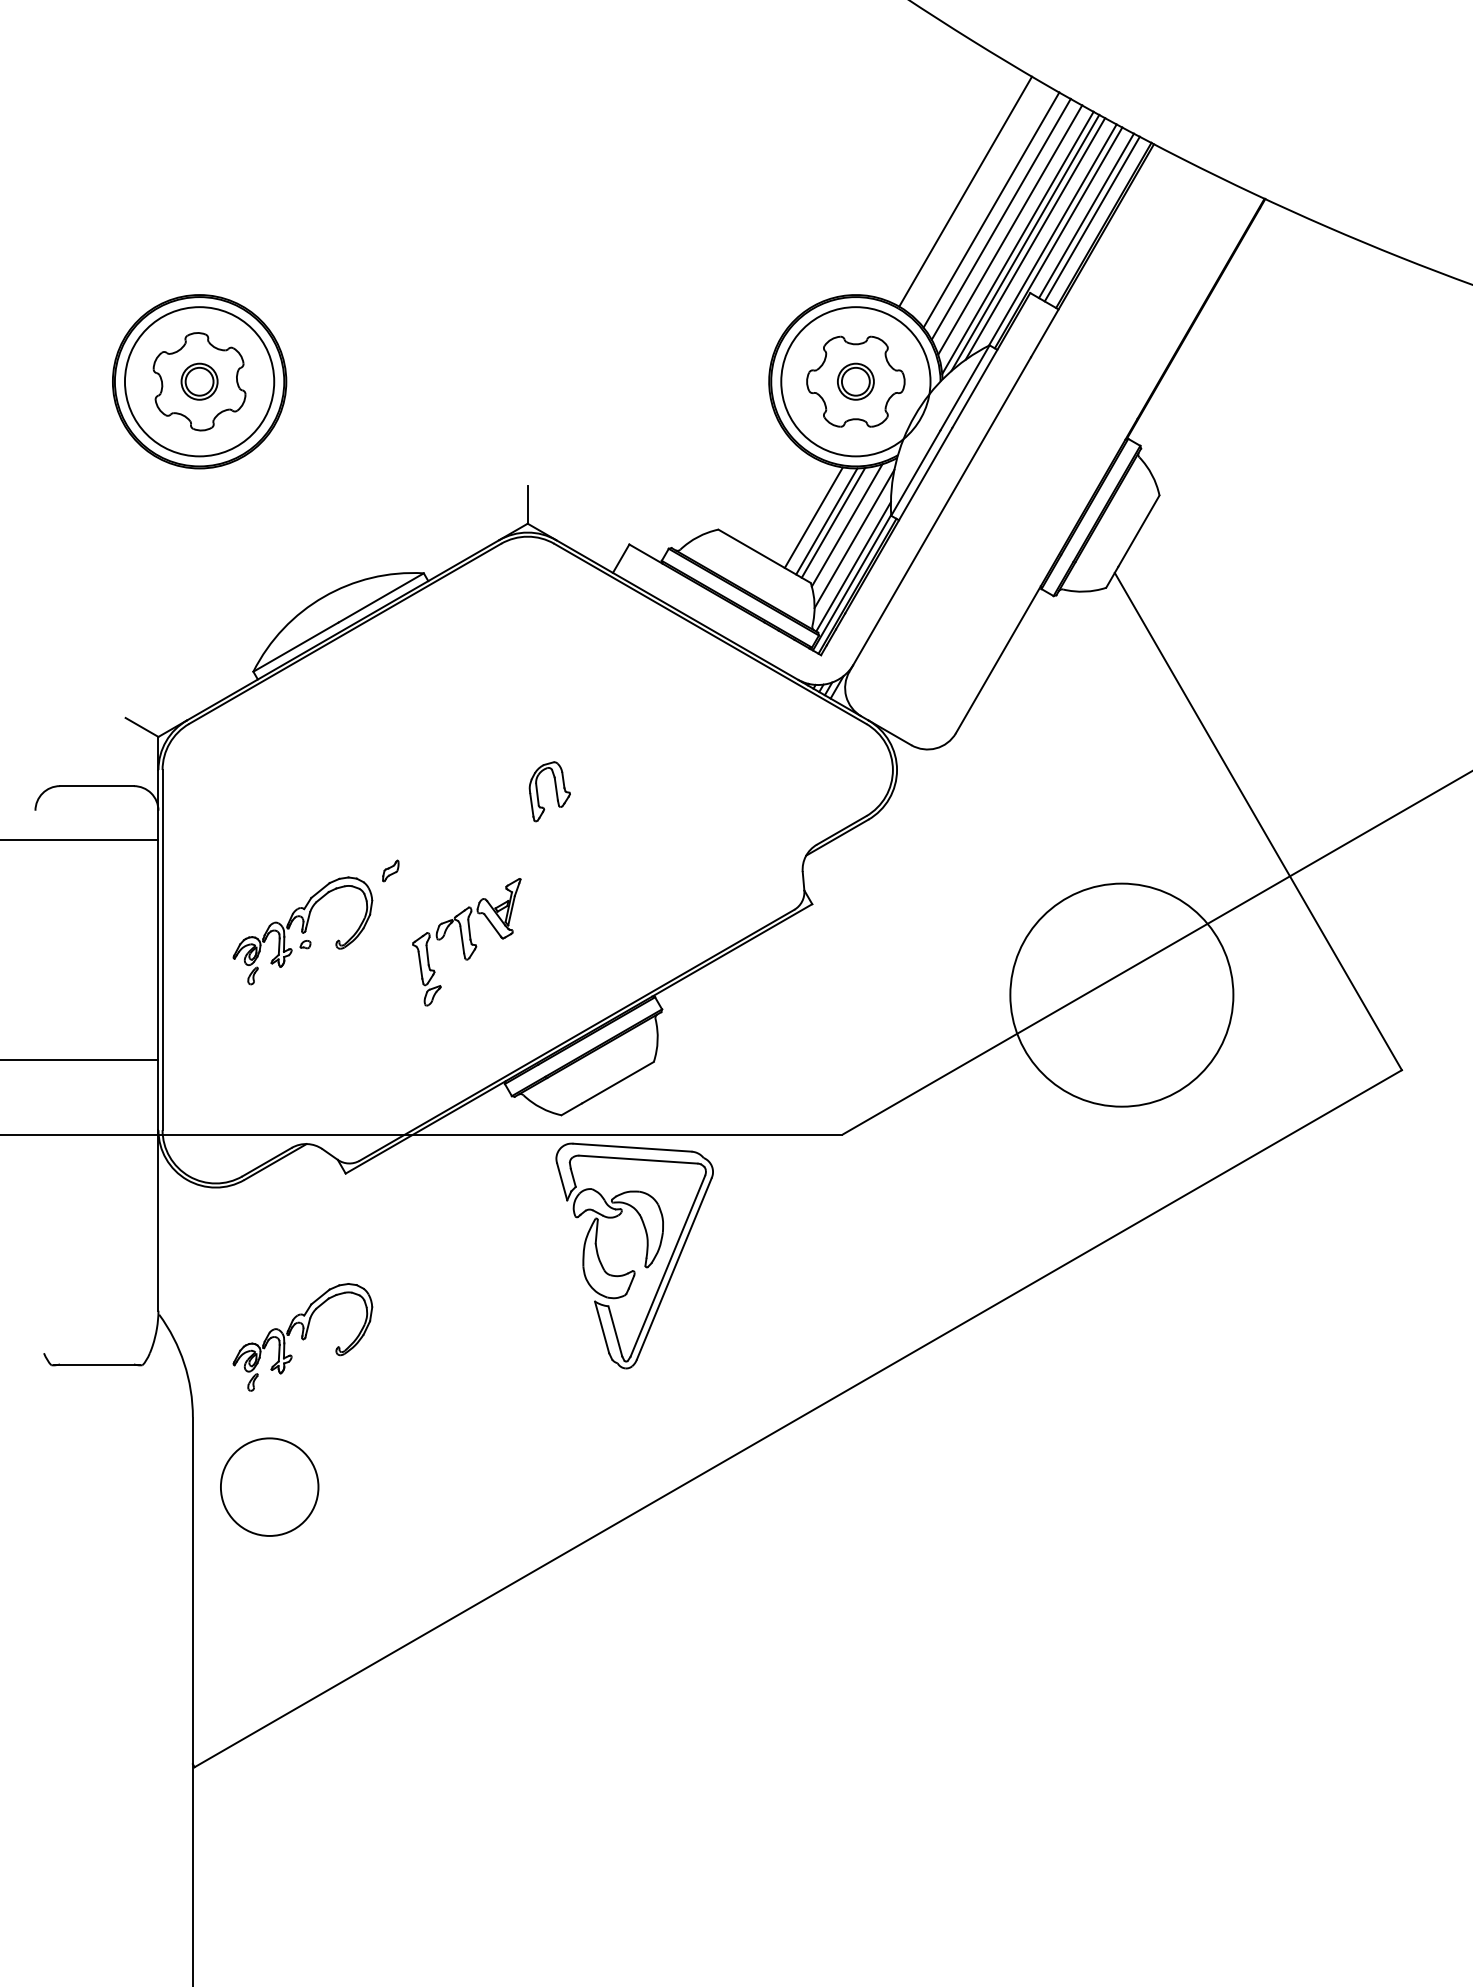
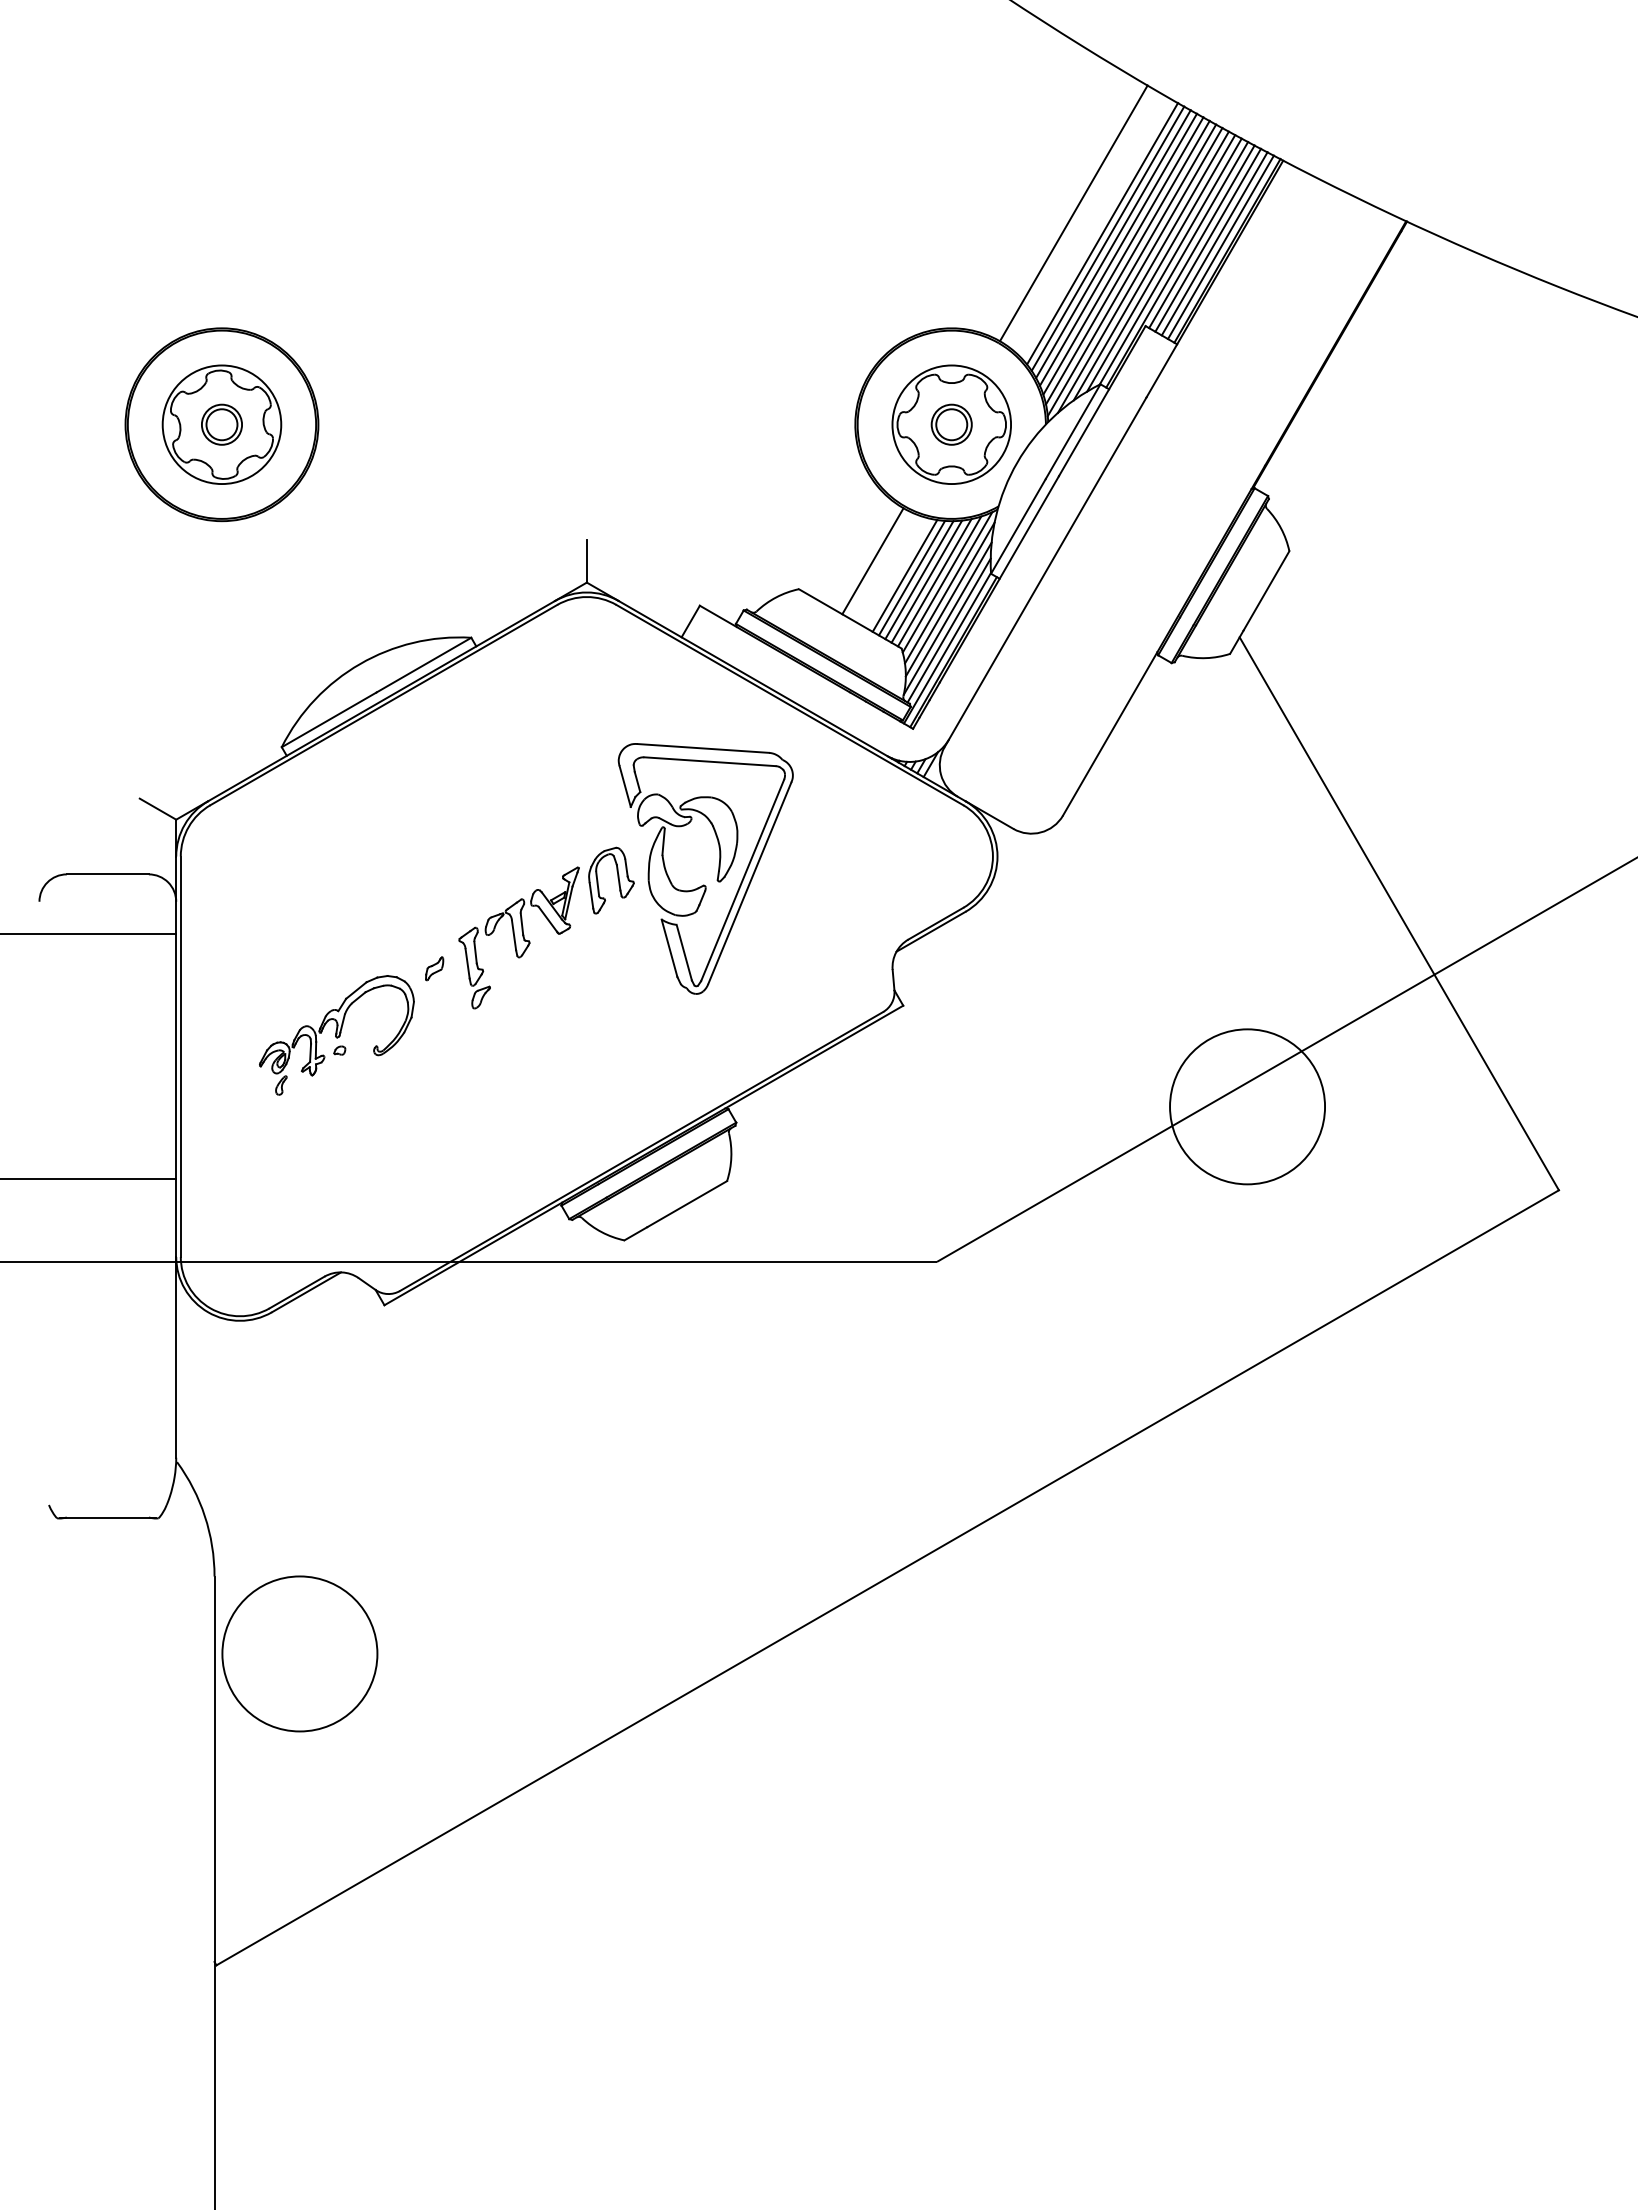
line: (1080, 212) -> (1201, 236), added
line: (995, 214) -> (1107, 238), added
line: (1097, 222) -> (1220, 247), added
line: (1005, 224) -> (1118, 249), added
line: (1013, 235) -> (1127, 262), added
line: (1044, 236) -> (1161, 263), added
circle: (199, 381) -> (221, 424), size x0.71
circle: (855, 381) -> (951, 424), size x0.71
line: (784, 504) -> (872, 561), added
line: (819, 519) -> (911, 577), added
line: (840, 523) -> (934, 582), added
line: (852, 528) -> (948, 587), added
line: (852, 555) -> (947, 618), added
part: (466, 941) -> (518, 937), moved
circle: (1121, 994) -> (1247, 1106), size x0.62
part: (645, 1259) -> (717, 872), moved
part: (302, 1337) -> (336, 1487), removed
circle: (269, 1486) -> (299, 1653), size x1.43

